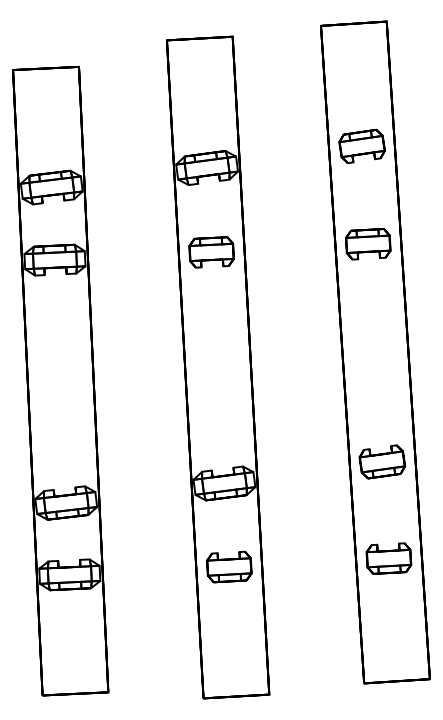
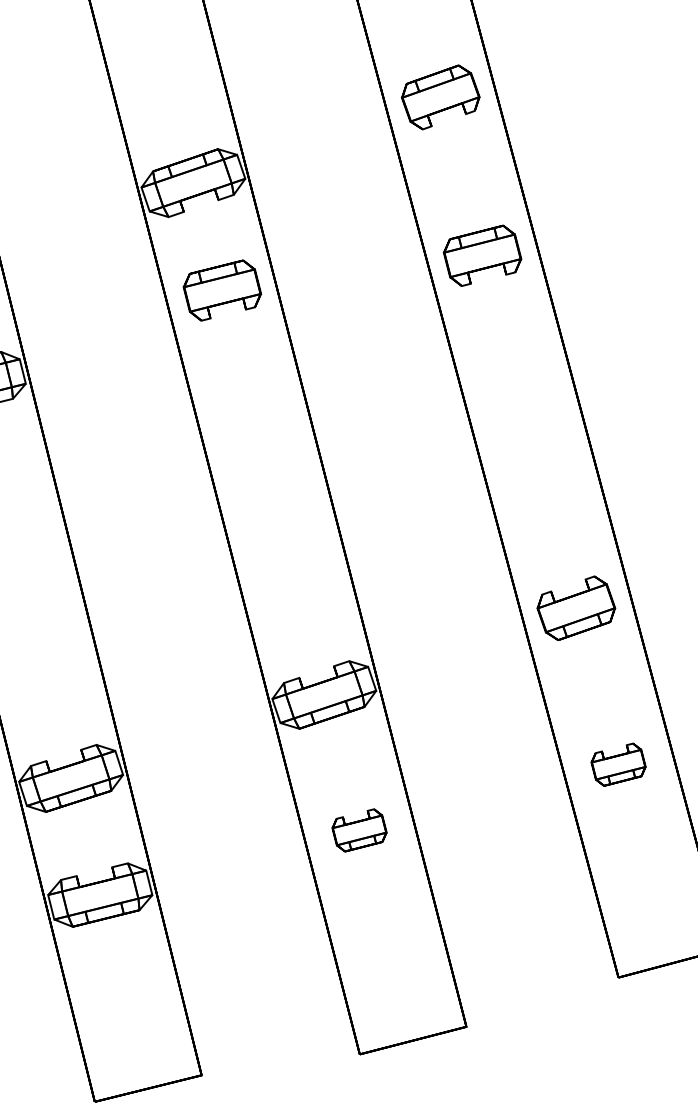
part: (211, 252) -> (222, 290), moved
part: (388, 558) -> (617, 764), size x0.7
part: (229, 566) -> (359, 829), size x0.7

